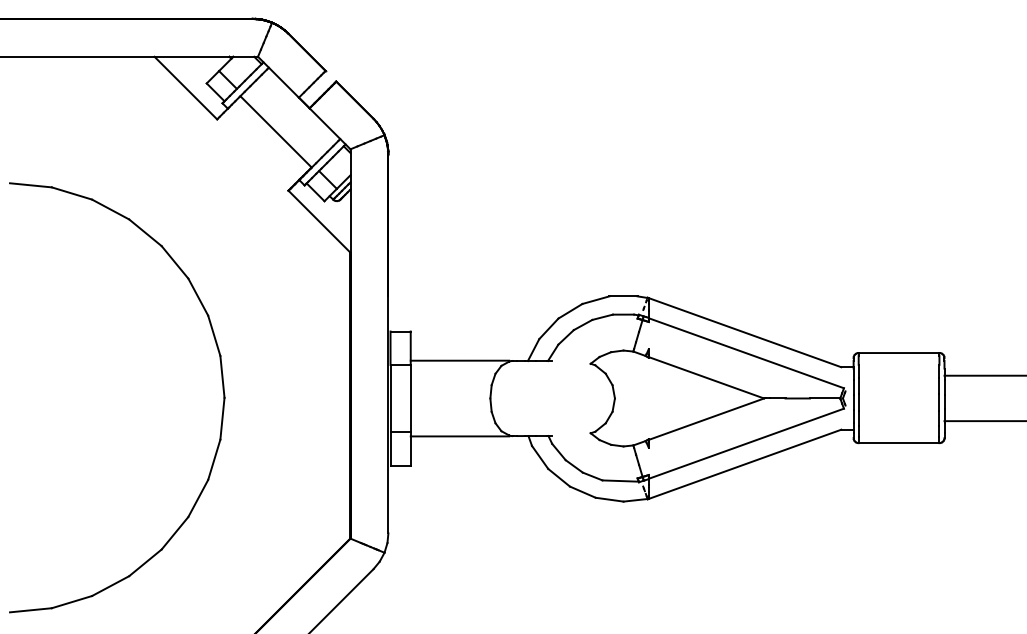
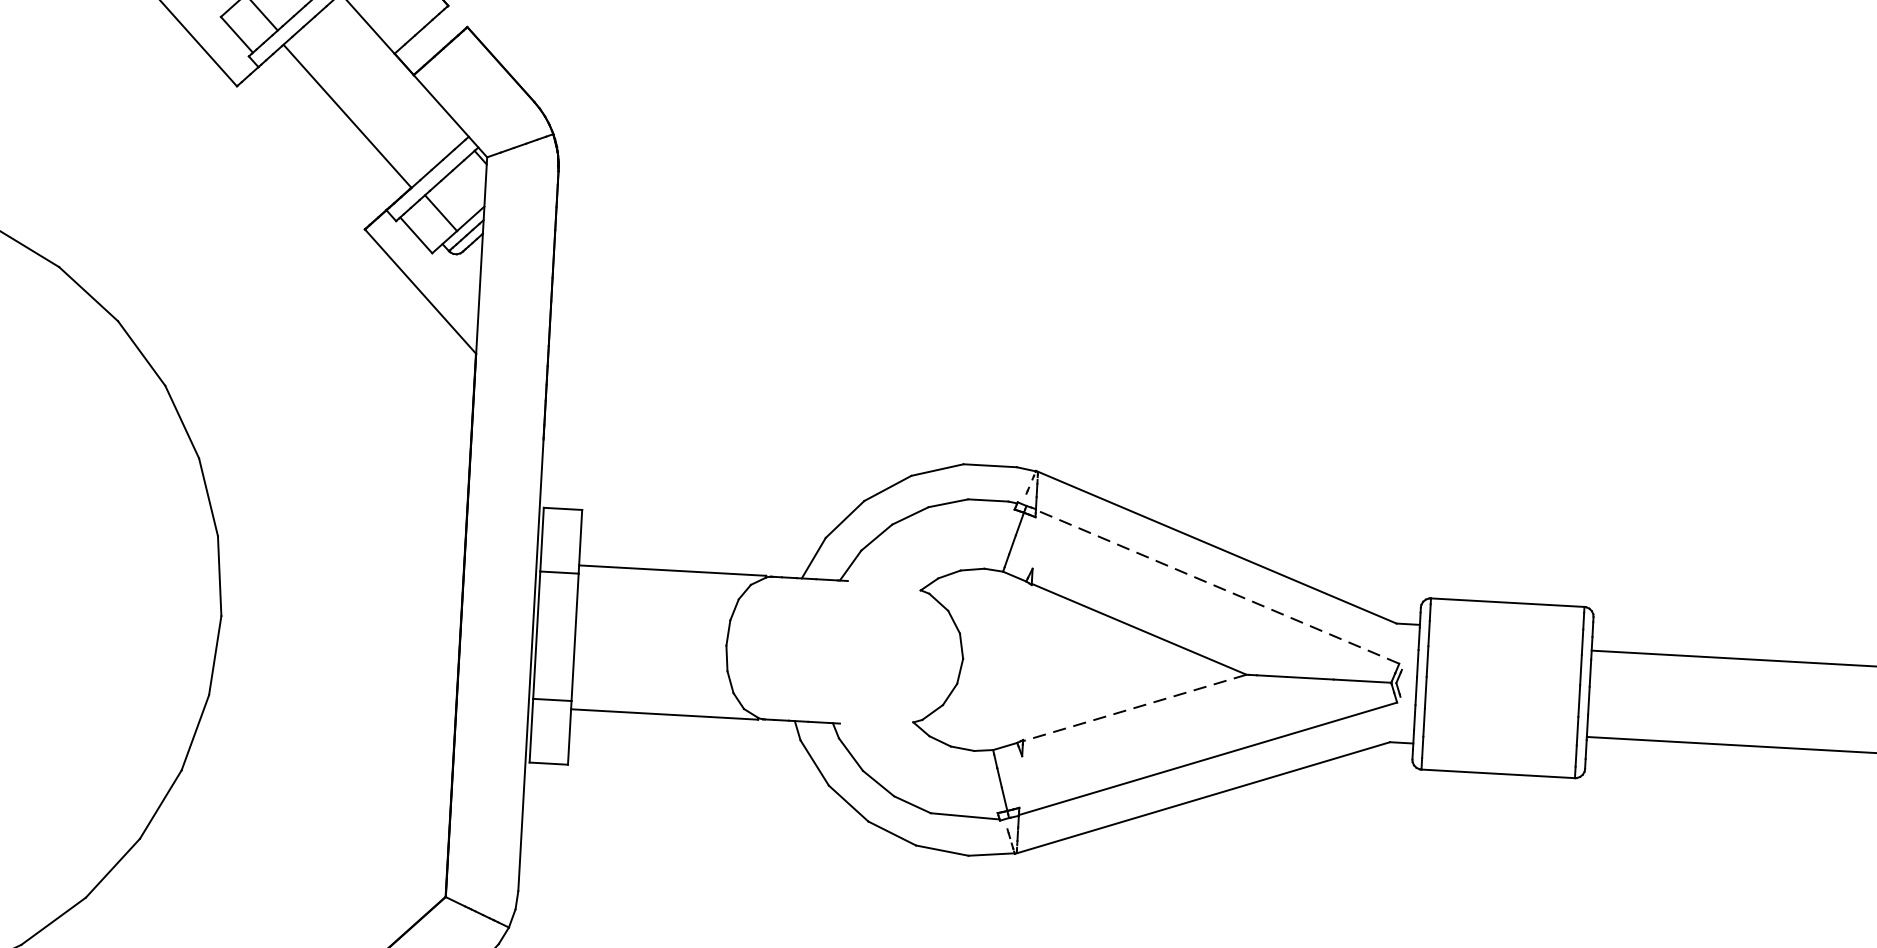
line: (746, 353) -> (1217, 587), solid -> dashed
line: (705, 419) -> (1132, 708), solid -> dashed

